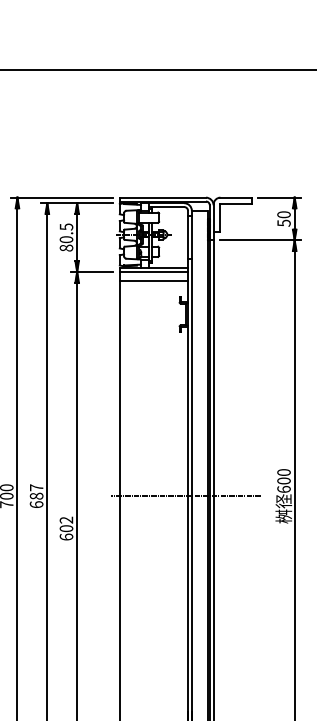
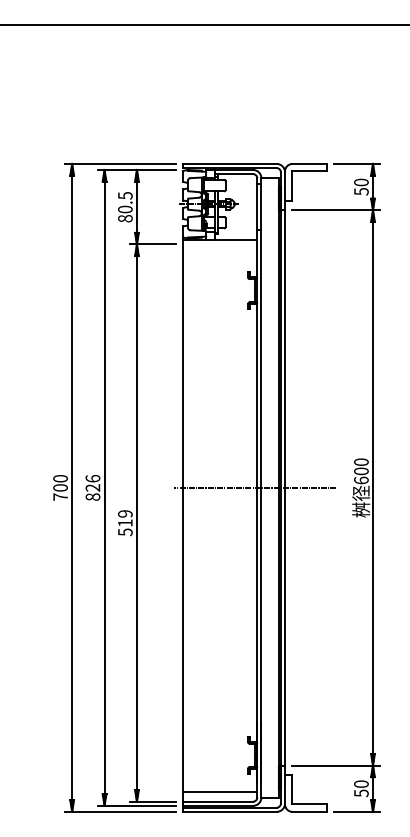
line: (154, 271) -> (220, 244), removed
line: (154, 281) -> (220, 254), removed
text: (36, 495) -> (92, 487), 687 -> 826
text: (66, 529) -> (125, 523), 602 -> 519

